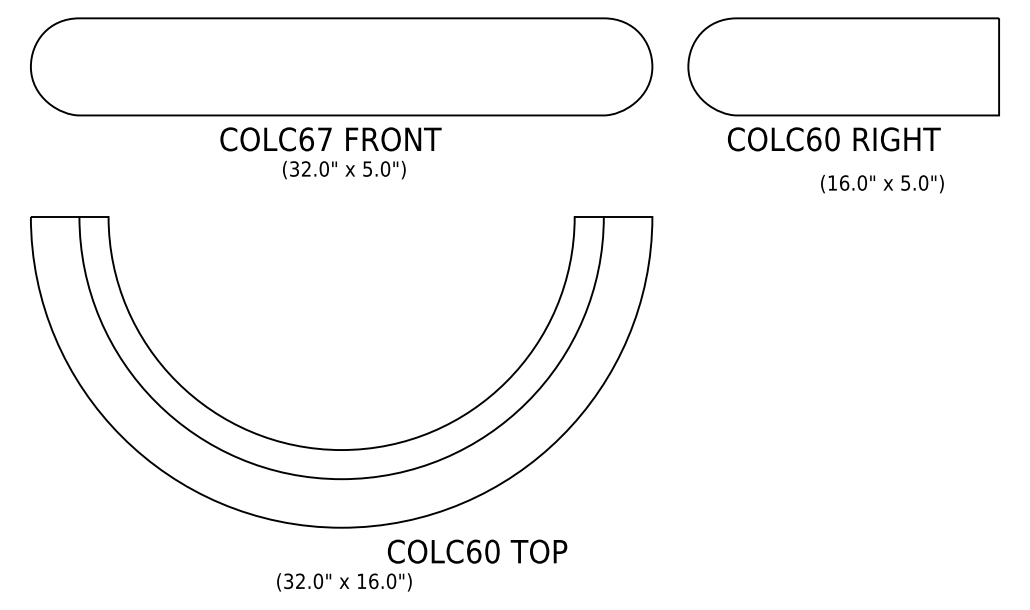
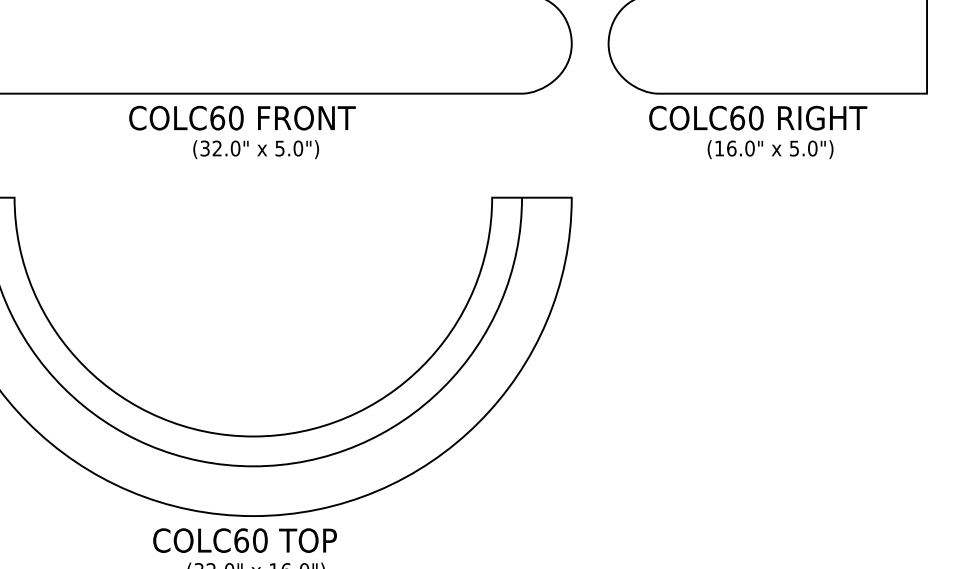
text: (324, 139) -> (235, 118), COLC67 -> COLC60
text: (882, 183) -> (770, 149), moved
text: (477, 551) -> (245, 540), moved

